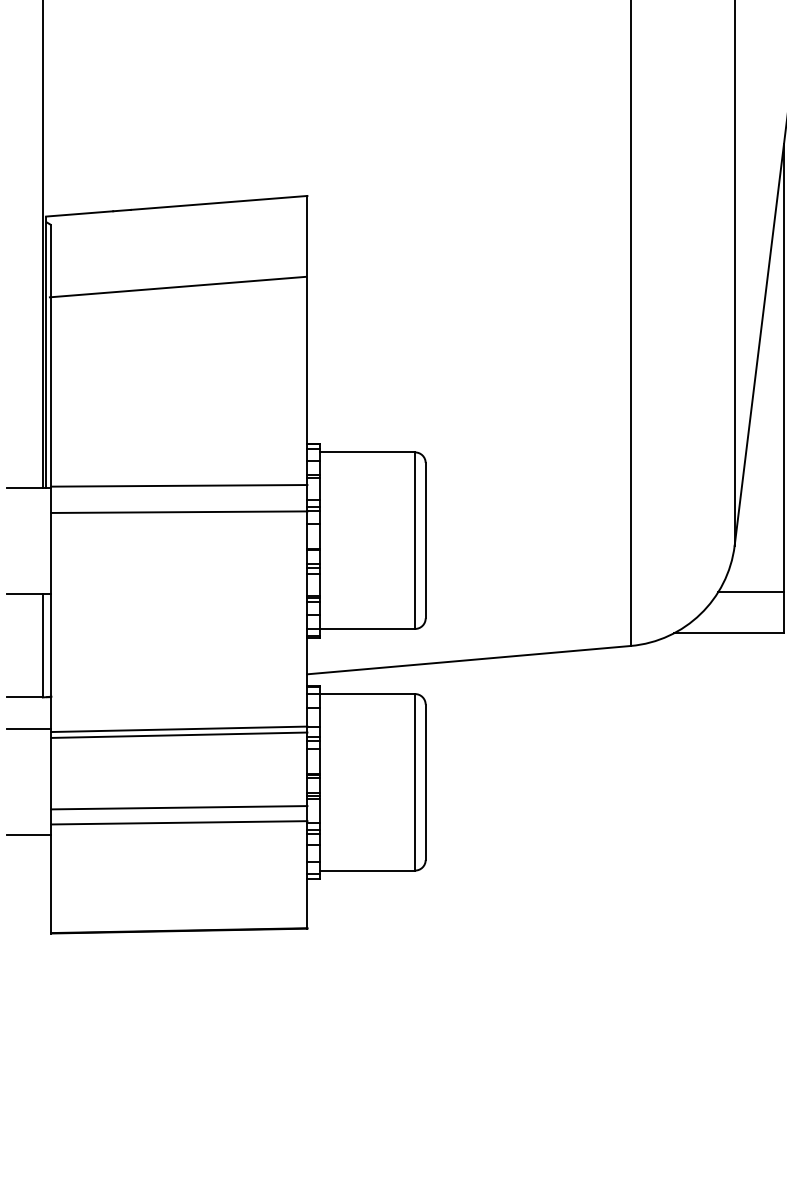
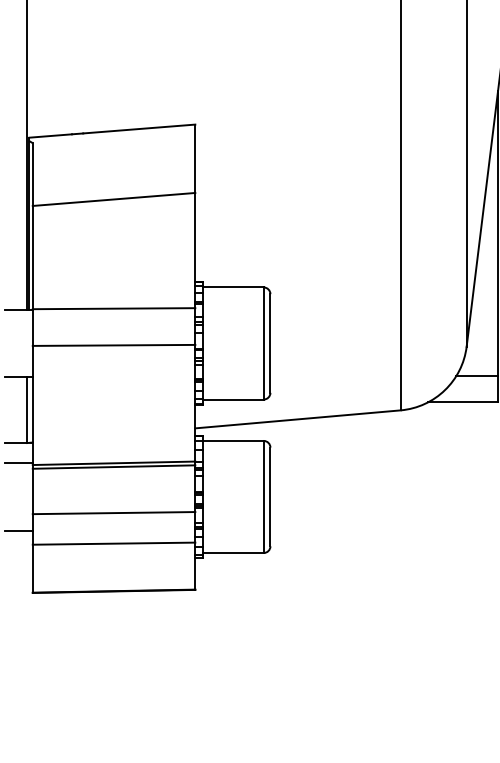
line: (176, 285) -> (113, 198), moved
line: (178, 510) -> (113, 344), moved
line: (178, 822) -> (113, 543), moved

